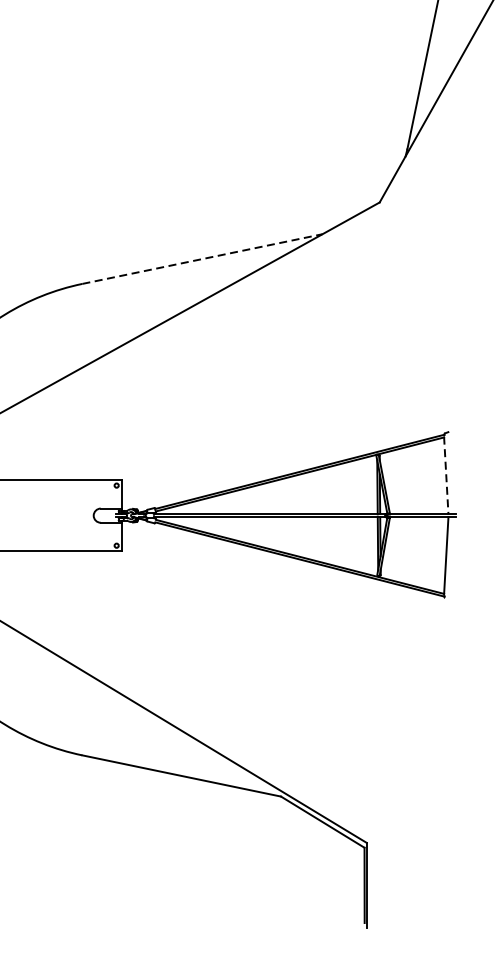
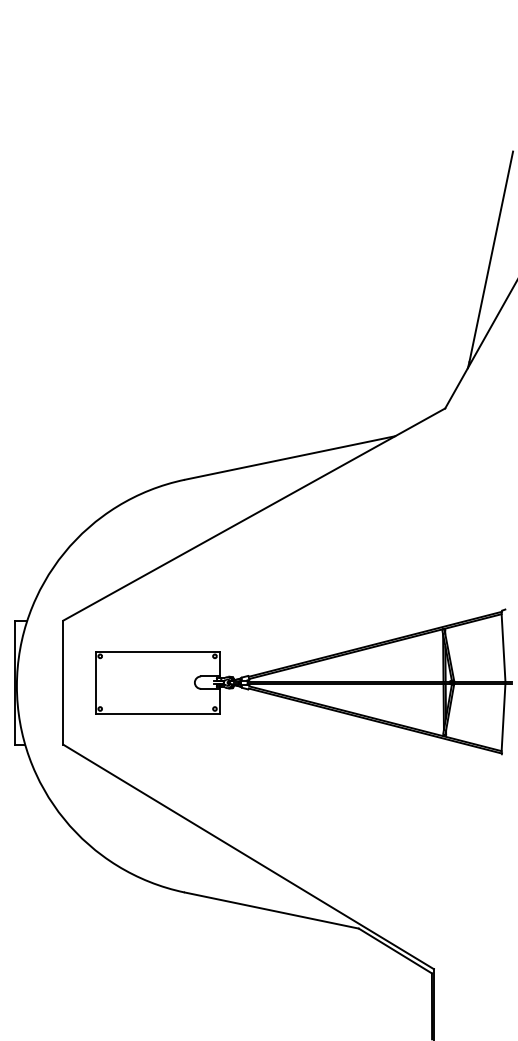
line: (202, 258) -> (290, 457), dashed -> solid
line: (446, 476) -> (503, 648), dashed -> solid

